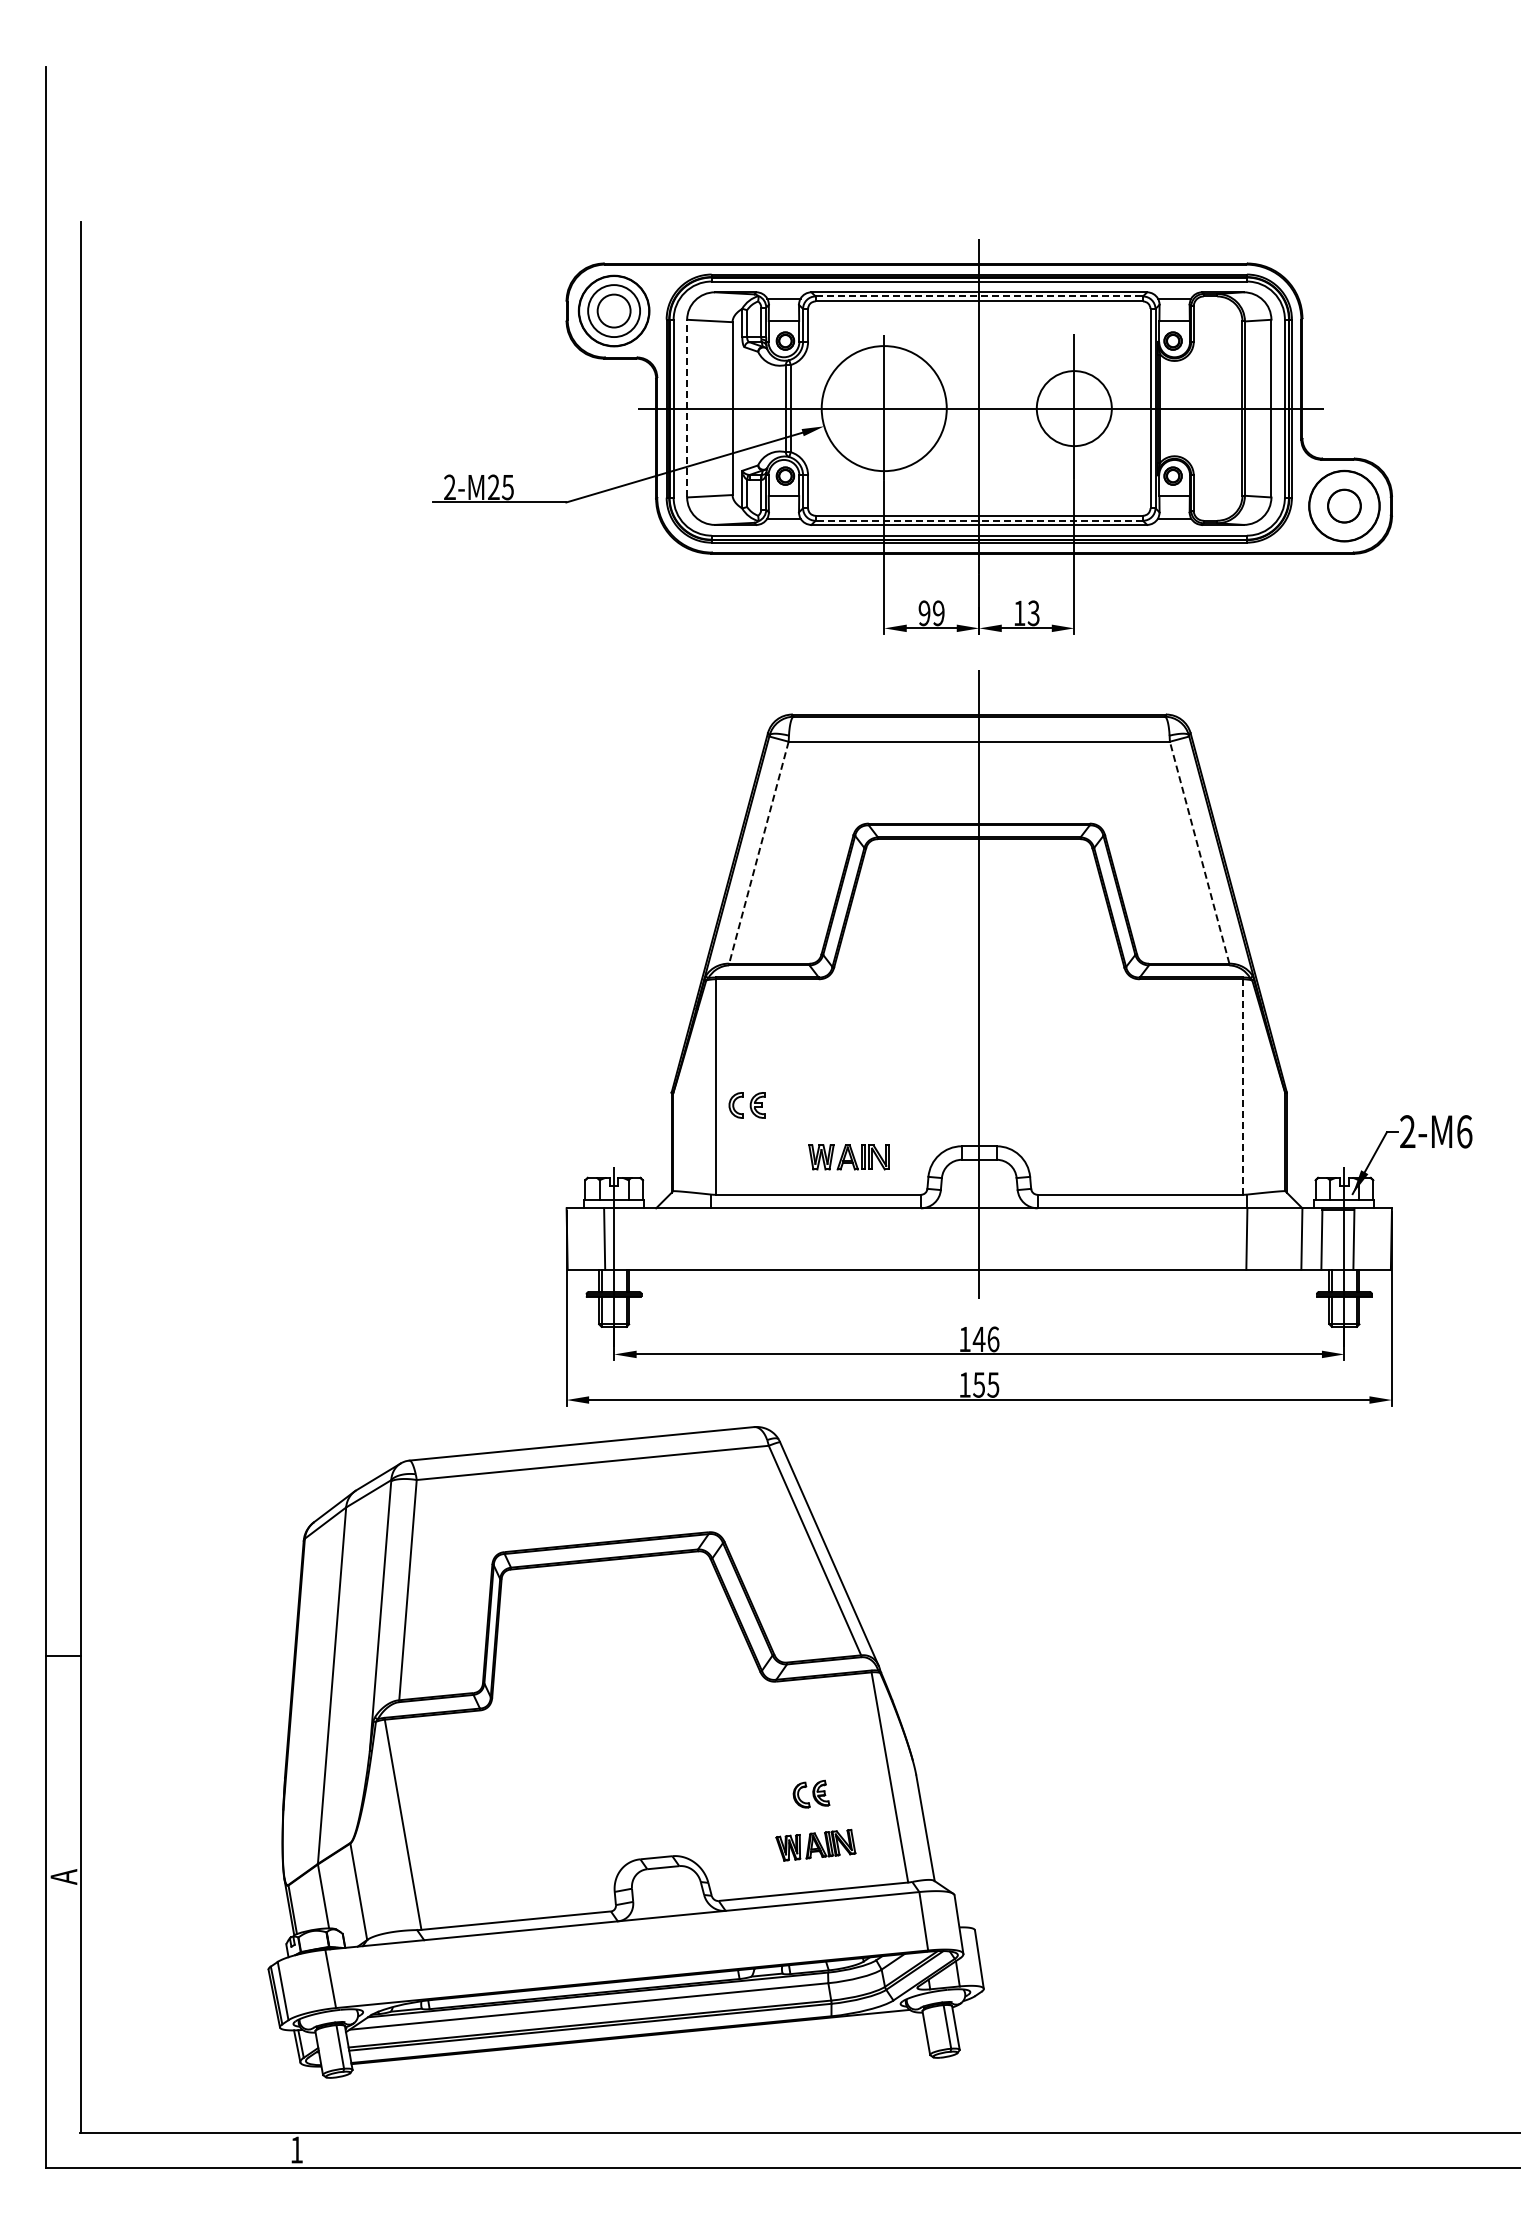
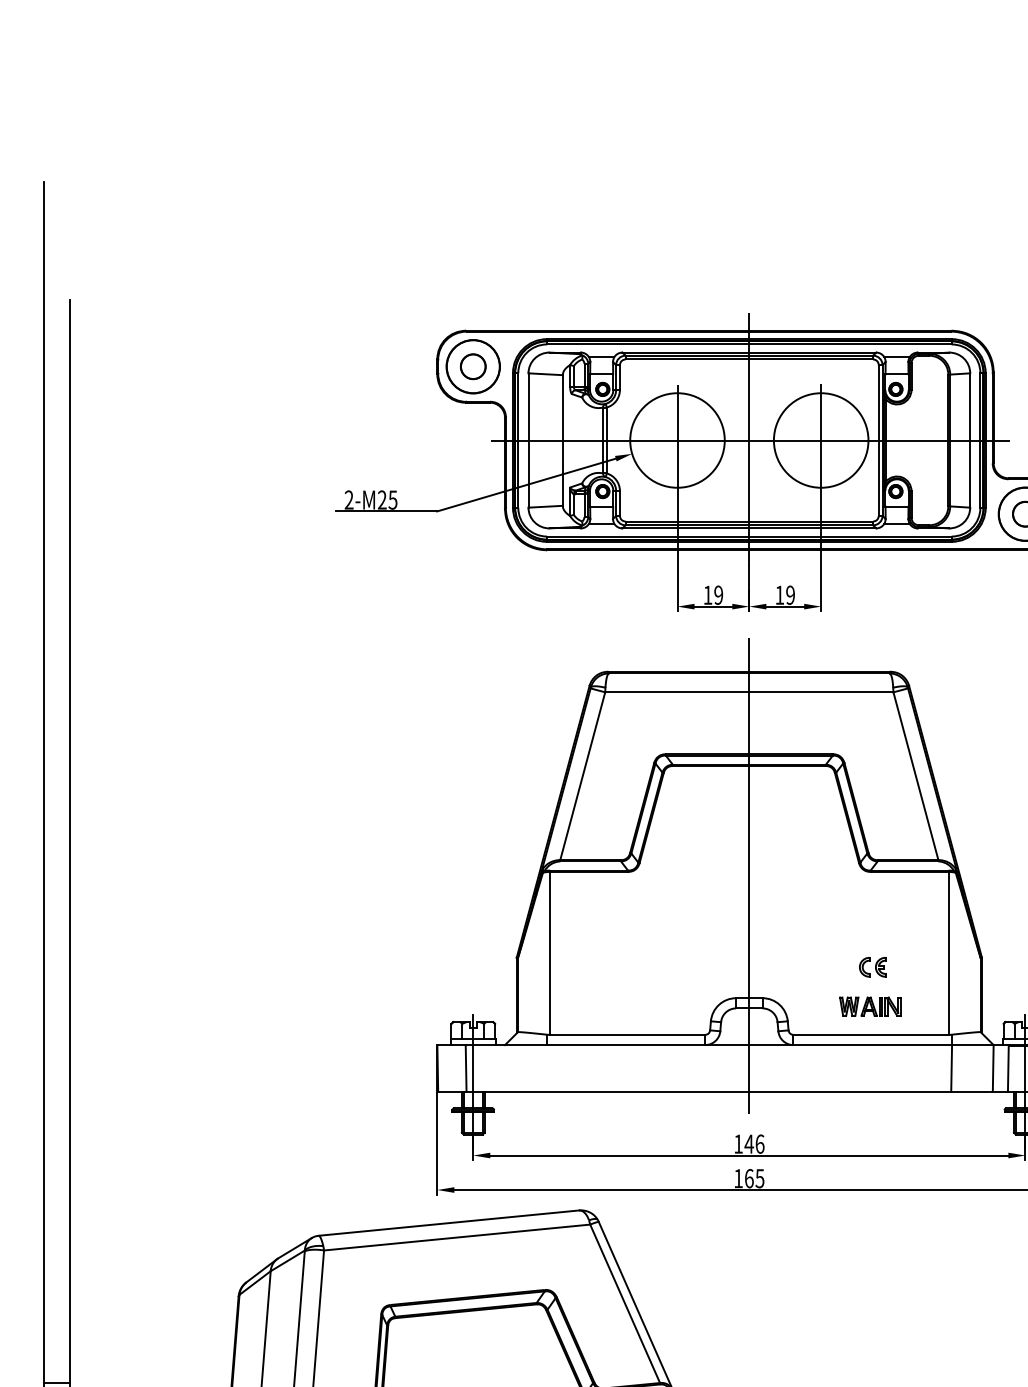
line: (979, 296) -> (749, 355), dashed -> solid
circle: (613, 310) -> (472, 366), size x0.62
line: (687, 408) -> (528, 440), dashed -> solid
circle: (1073, 408) -> (820, 440), size x1.67
line: (979, 520) -> (749, 525), dashed -> solid
text: (924, 613) -> (707, 595), 99 -> 19
text: (1033, 613) -> (790, 595), 13 -> 19
line: (758, 852) -> (582, 776), dashed -> solid
line: (1199, 852) -> (915, 776), dashed -> solid
line: (1242, 1086) -> (948, 952), dashed -> solid
part: (746, 1105) -> (872, 967), moved
part: (848, 1157) -> (869, 1006), moved
text: (979, 1384) -> (749, 1178), 155 -> 165

